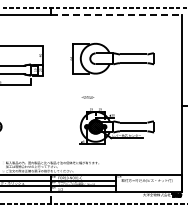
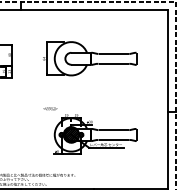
line: (116, 15) -> (94, 10), dashed -> solid
text: (87, 97) -> (49, 108), moved

